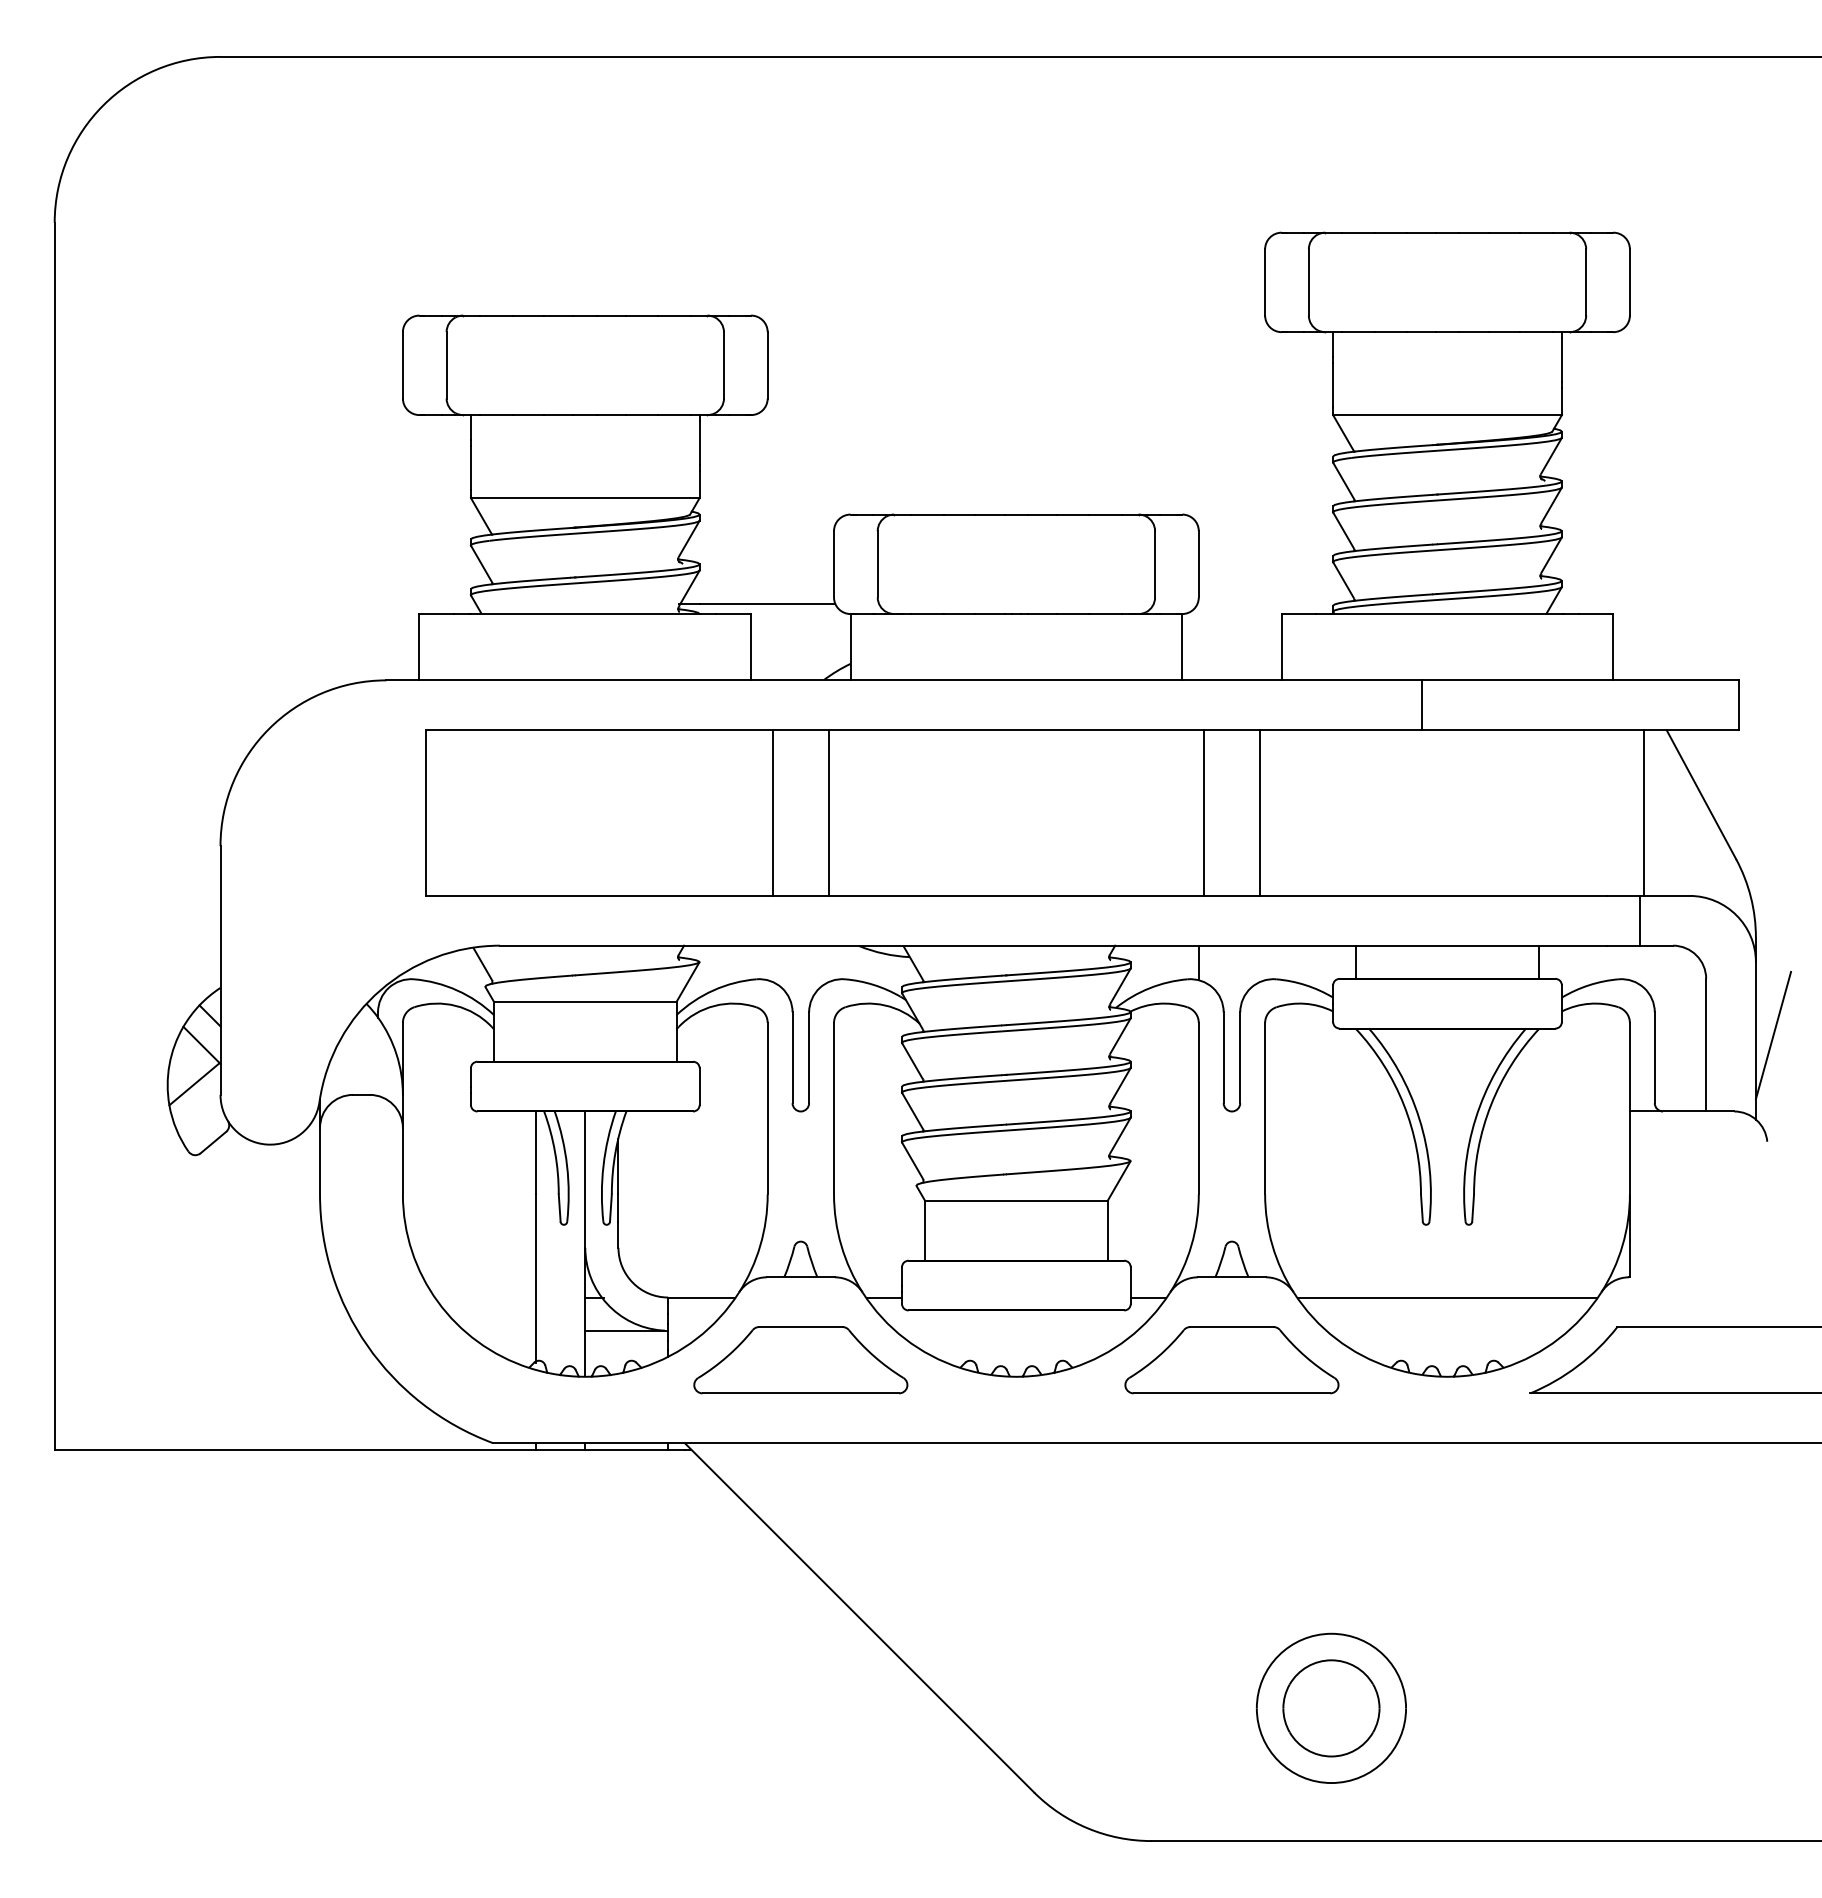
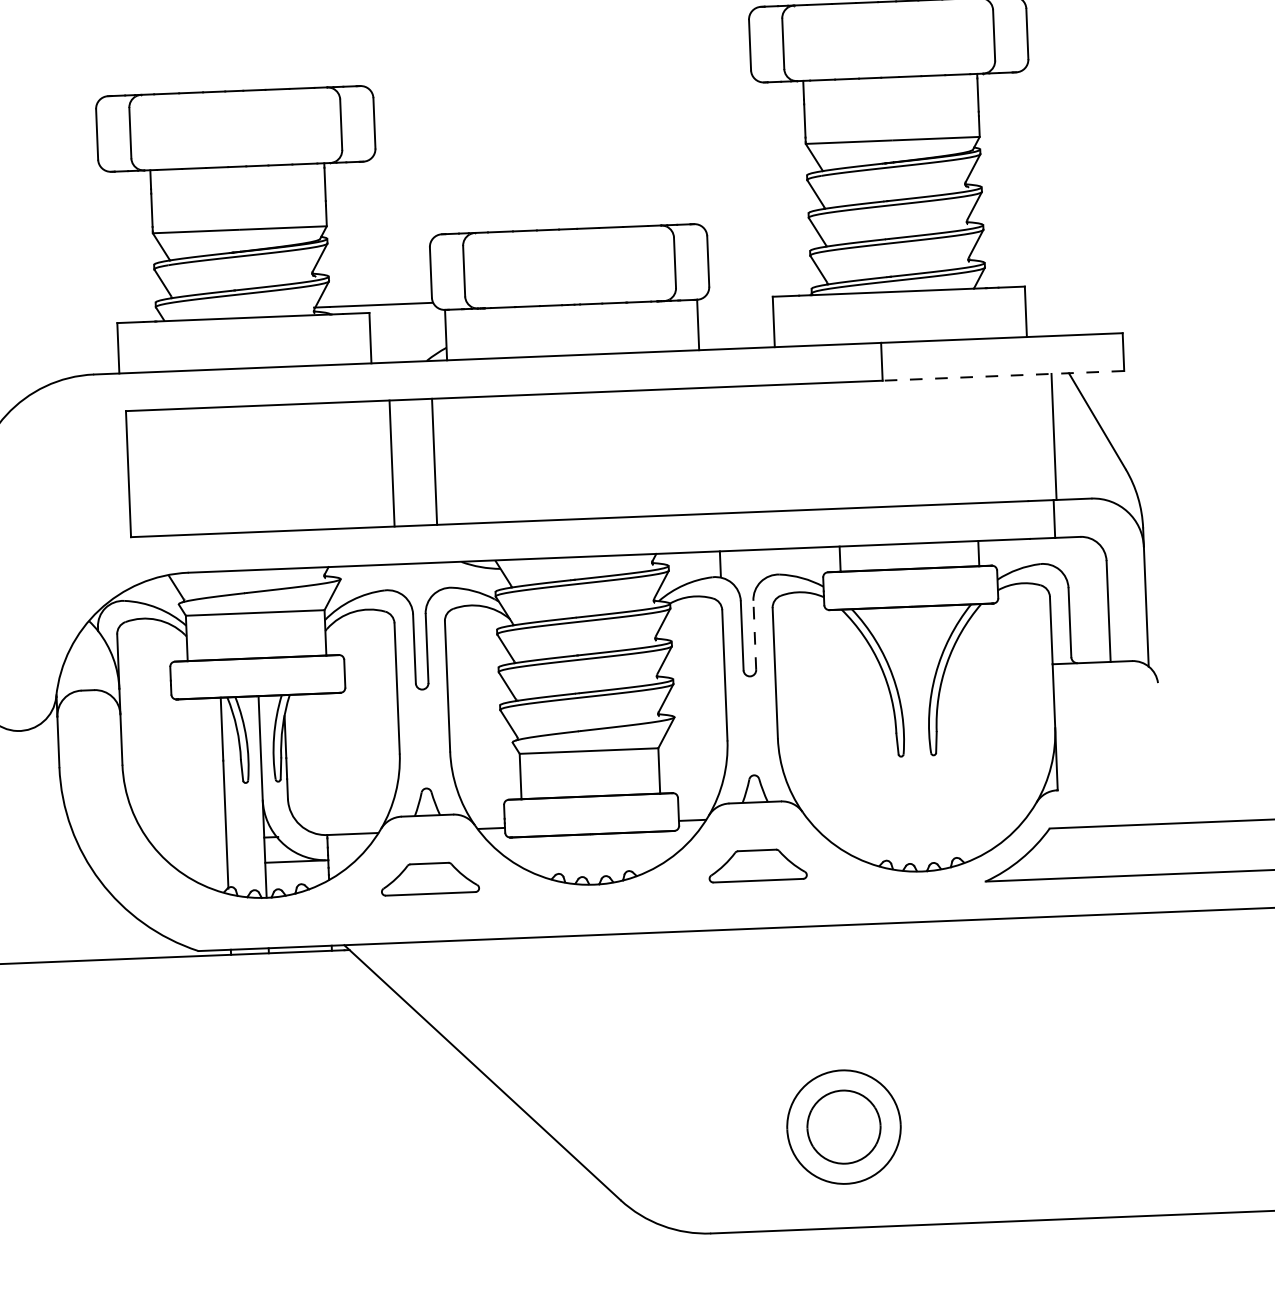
line: (1580, 730) -> (1003, 376), solid -> dashed
line: (1204, 812) -> (720, 449), removed
line: (1259, 812) -> (761, 448), removed
line: (1773, 1035) -> (1159, 602), removed
line: (1240, 1057) -> (754, 635), solid -> dashed
line: (1447, 1297) -> (919, 811), removed
part: (800, 1360) -> (429, 878), size x0.6
part: (1231, 1360) -> (757, 865), size x0.6

